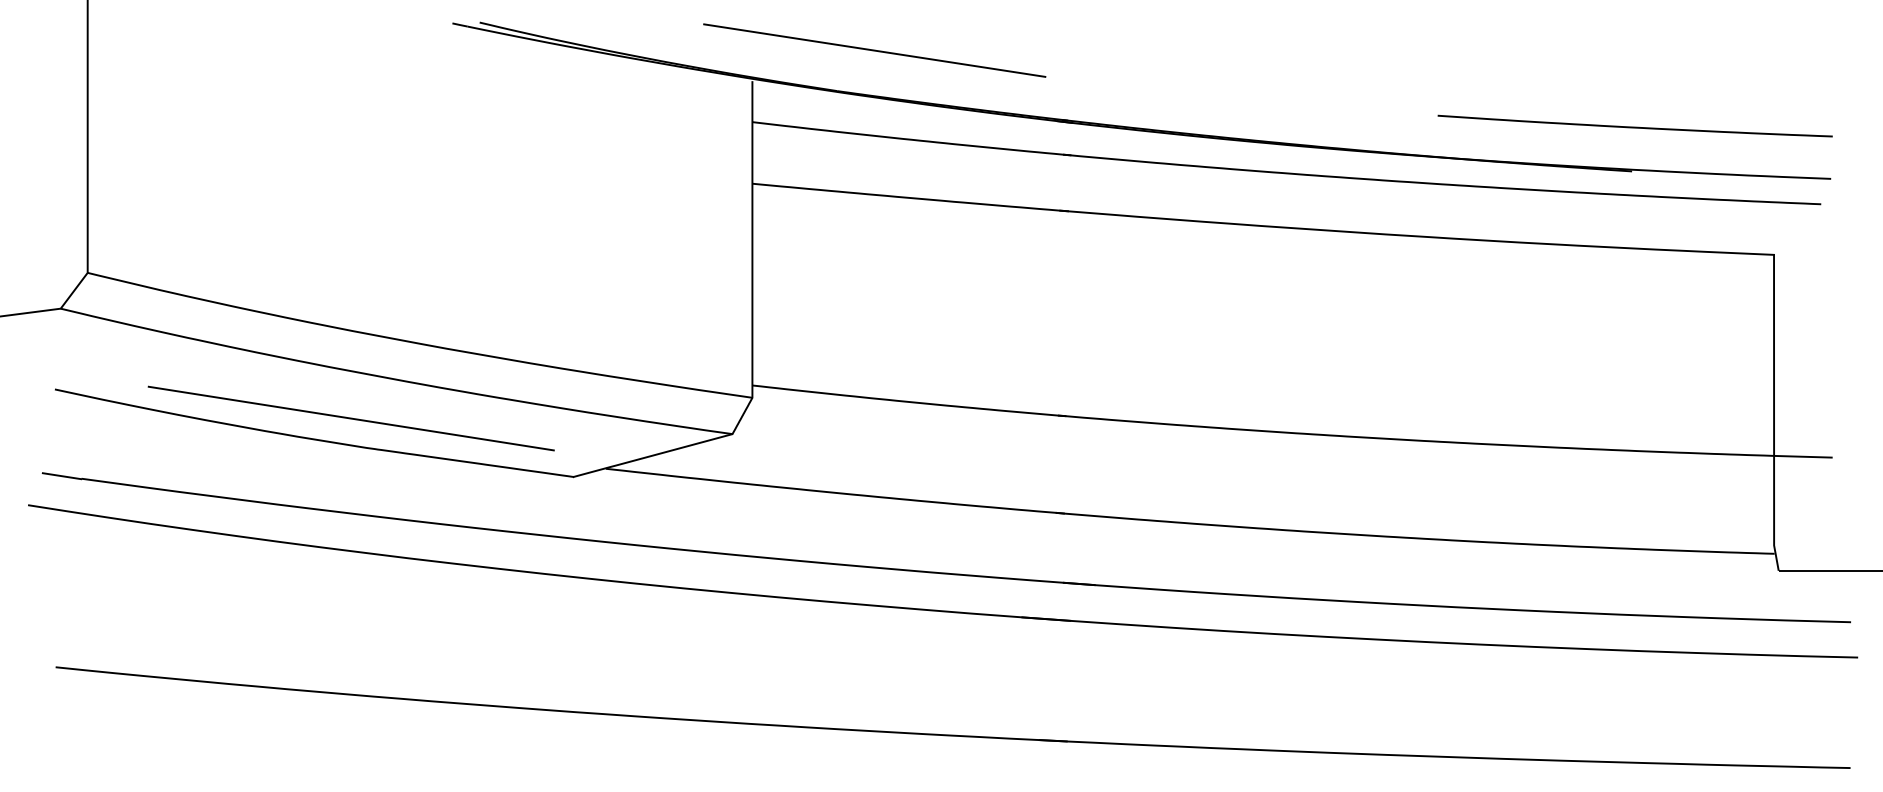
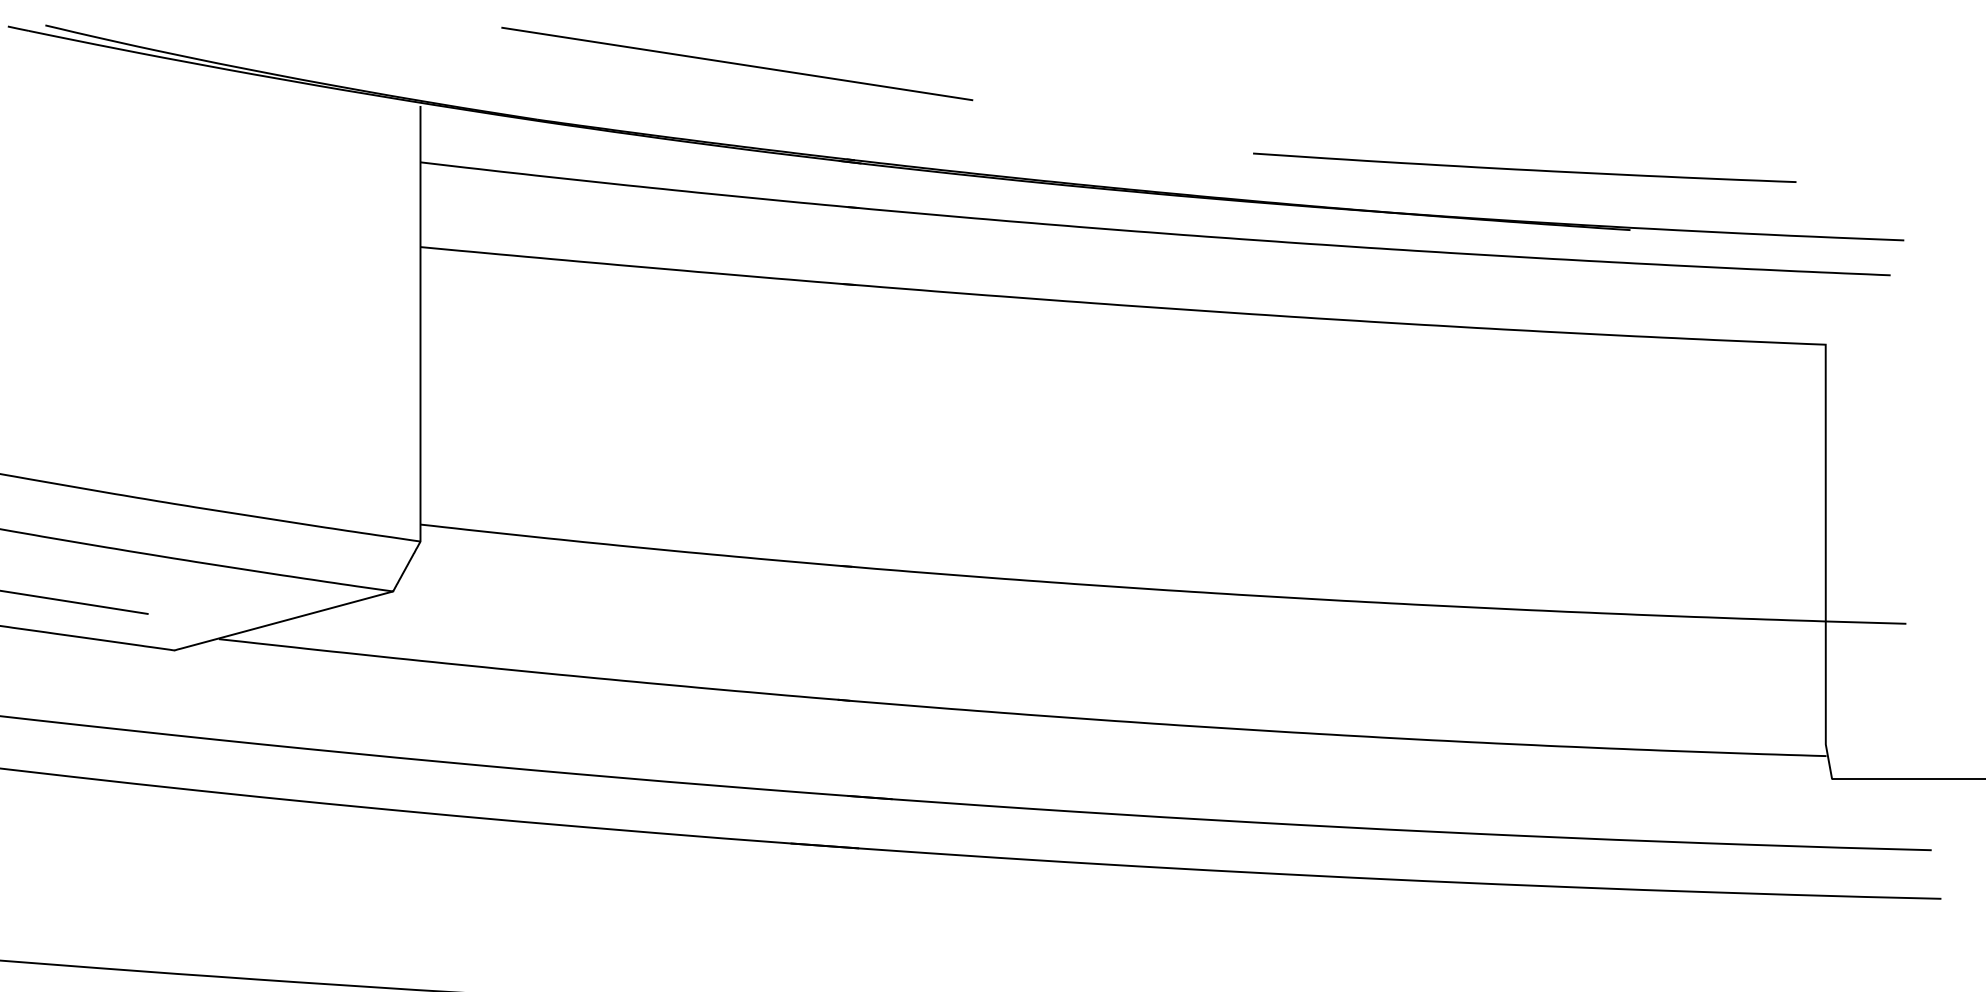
line: (874, 50) -> (736, 63), moved
curve: (1634, 126) -> (1523, 168), moved

